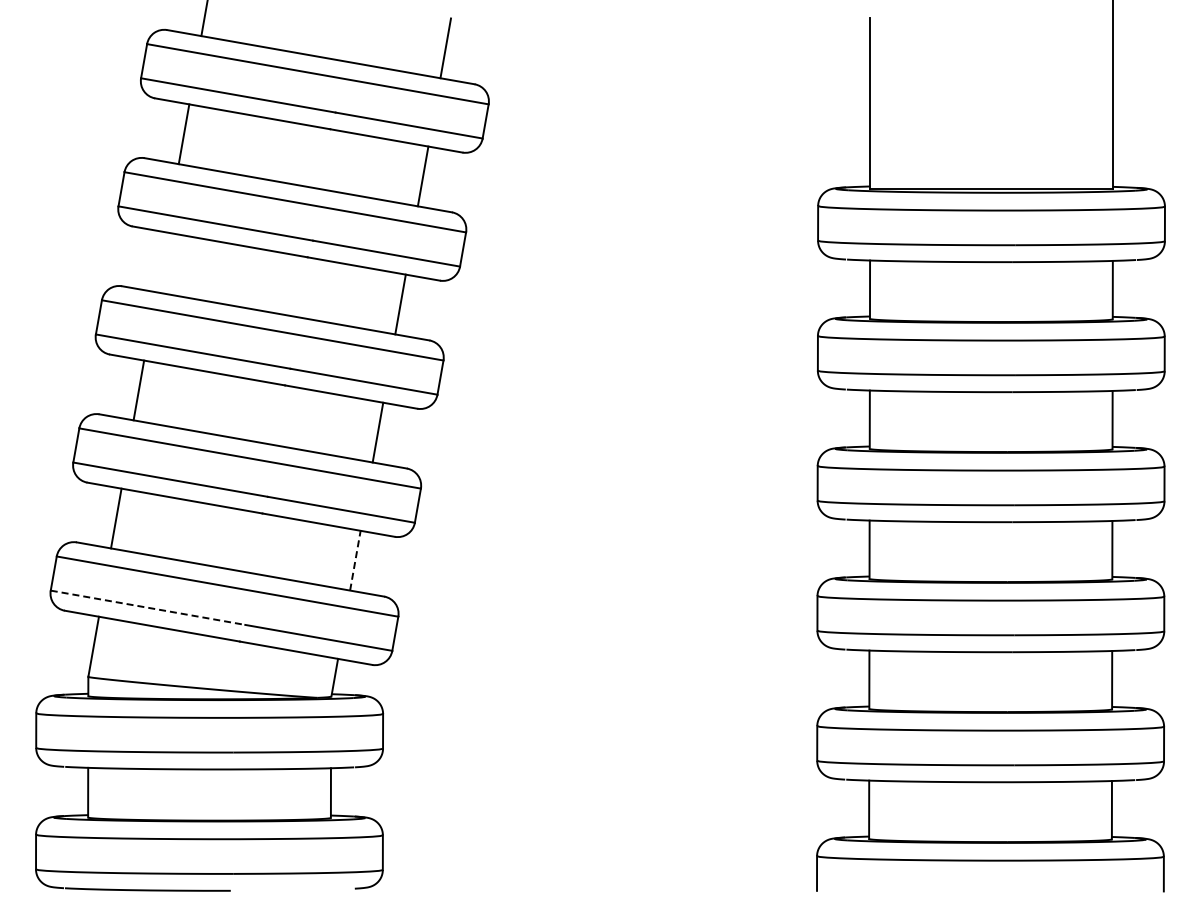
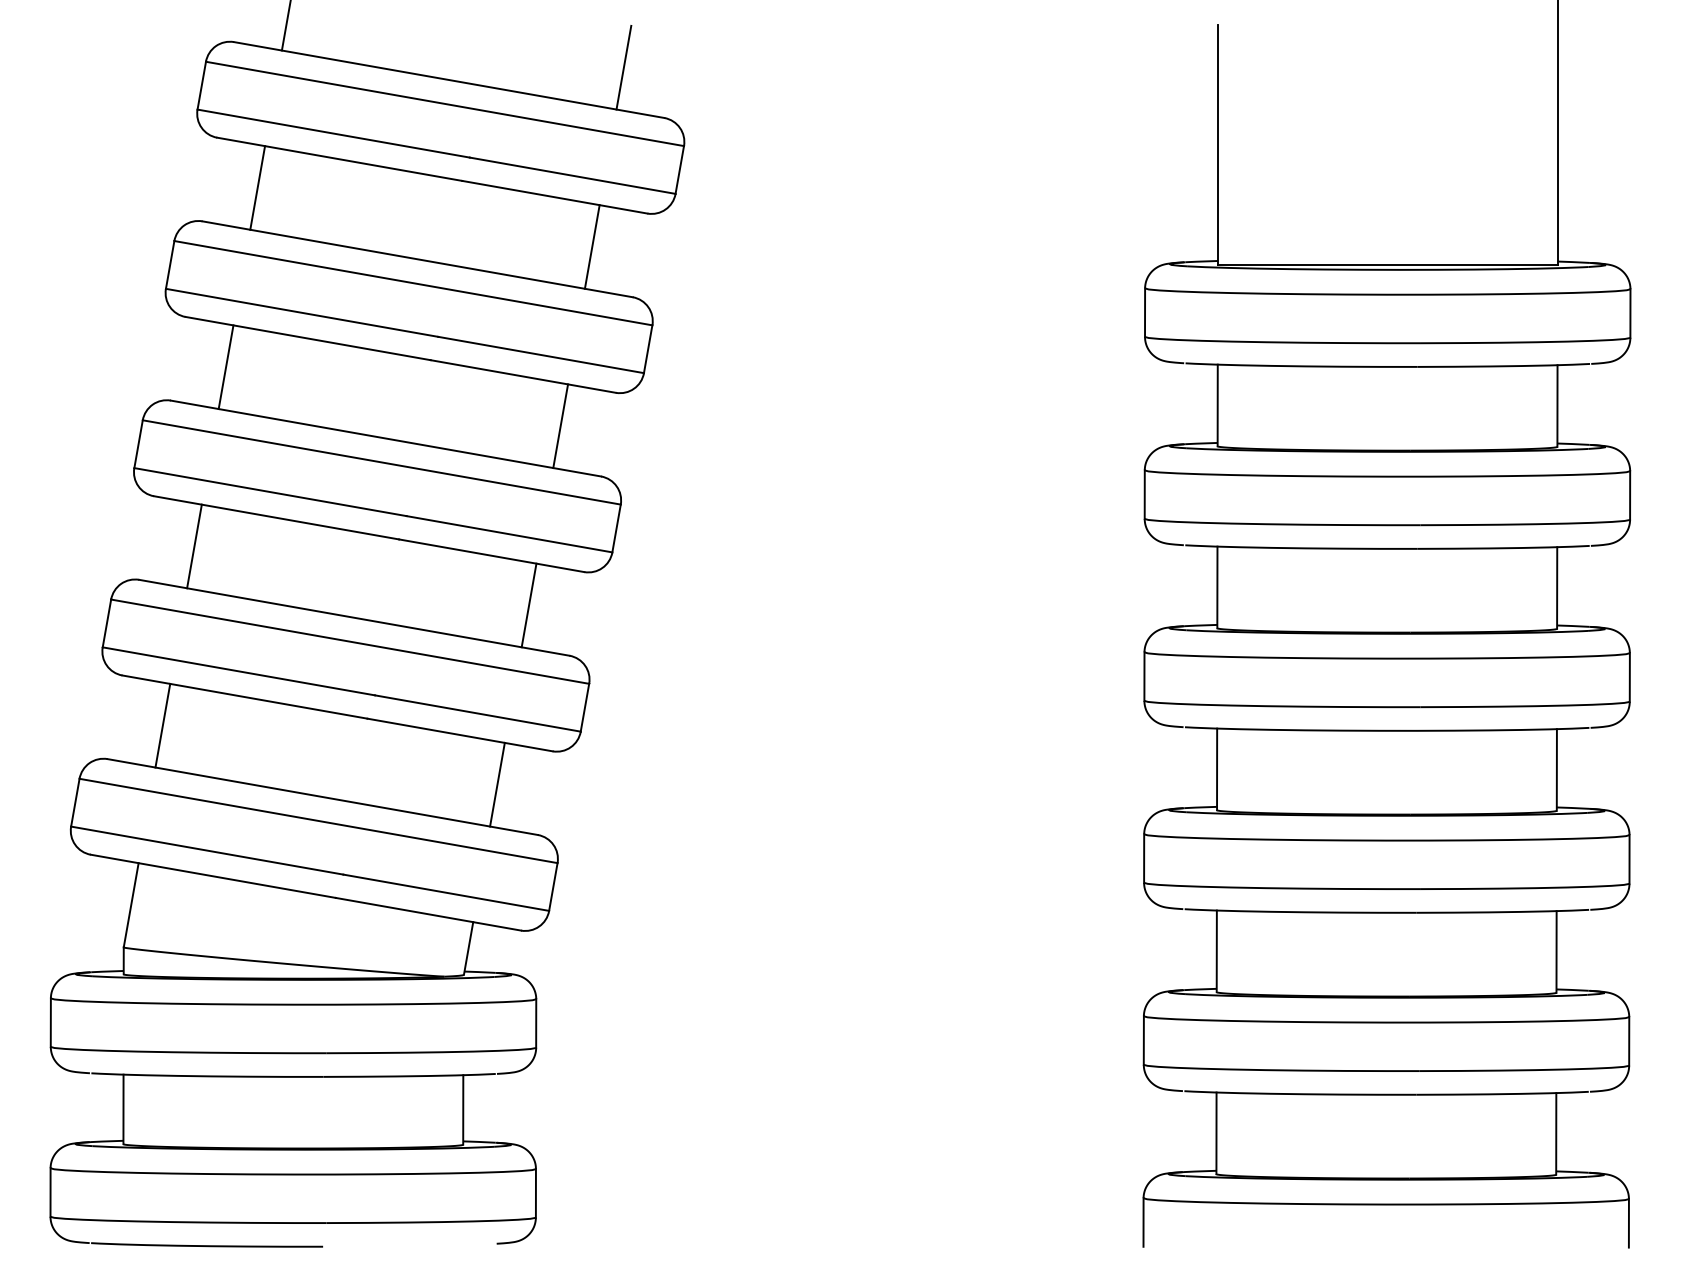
line: (161, 262) -> (226, 367), added
line: (355, 560) -> (497, 784), dashed -> solid
line: (148, 607) -> (207, 850), dashed -> solid

